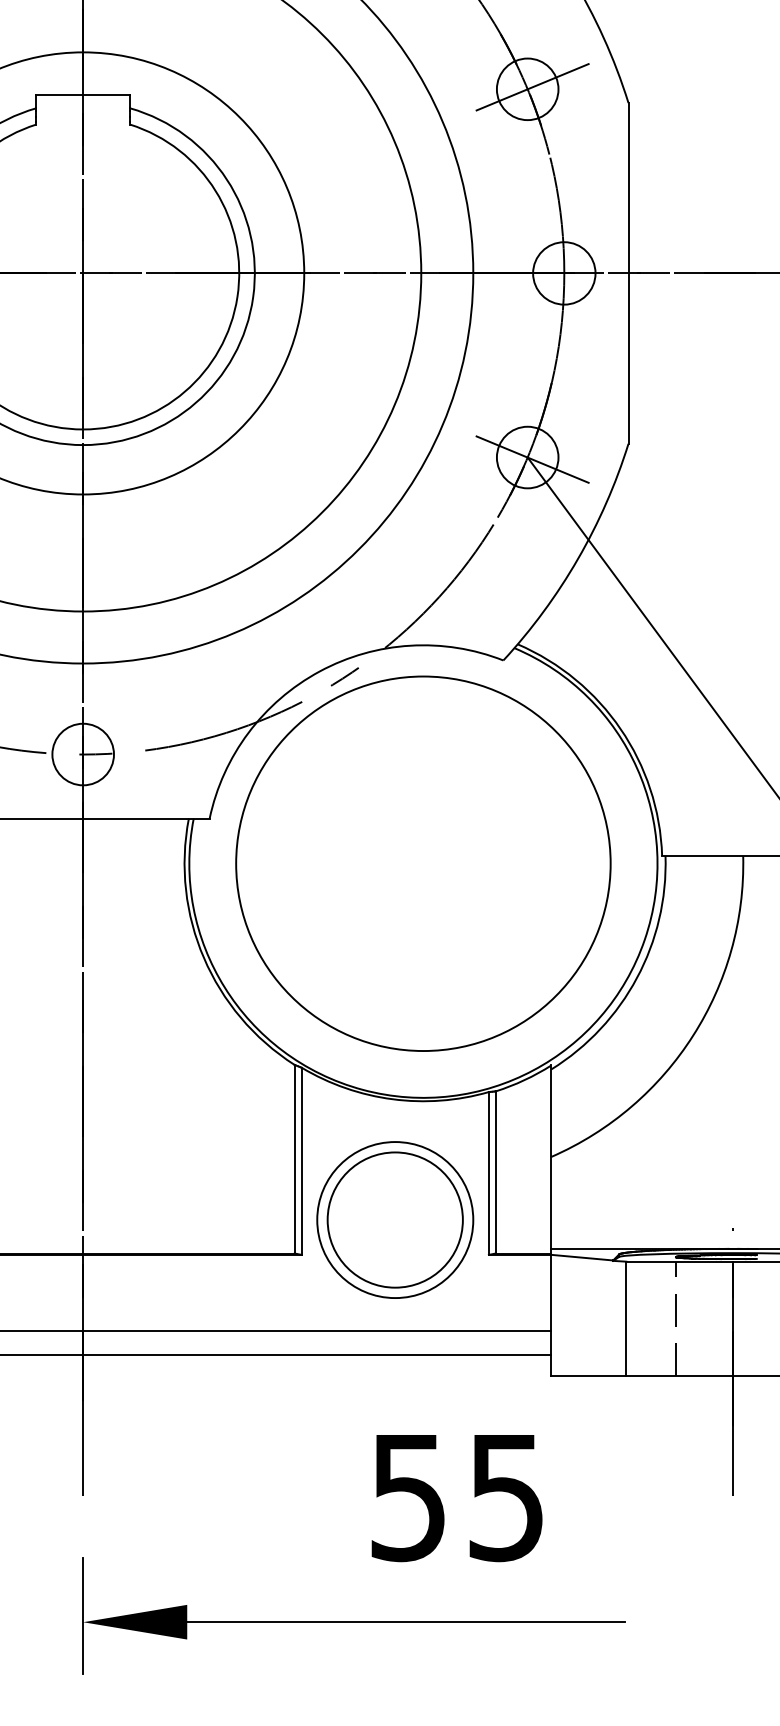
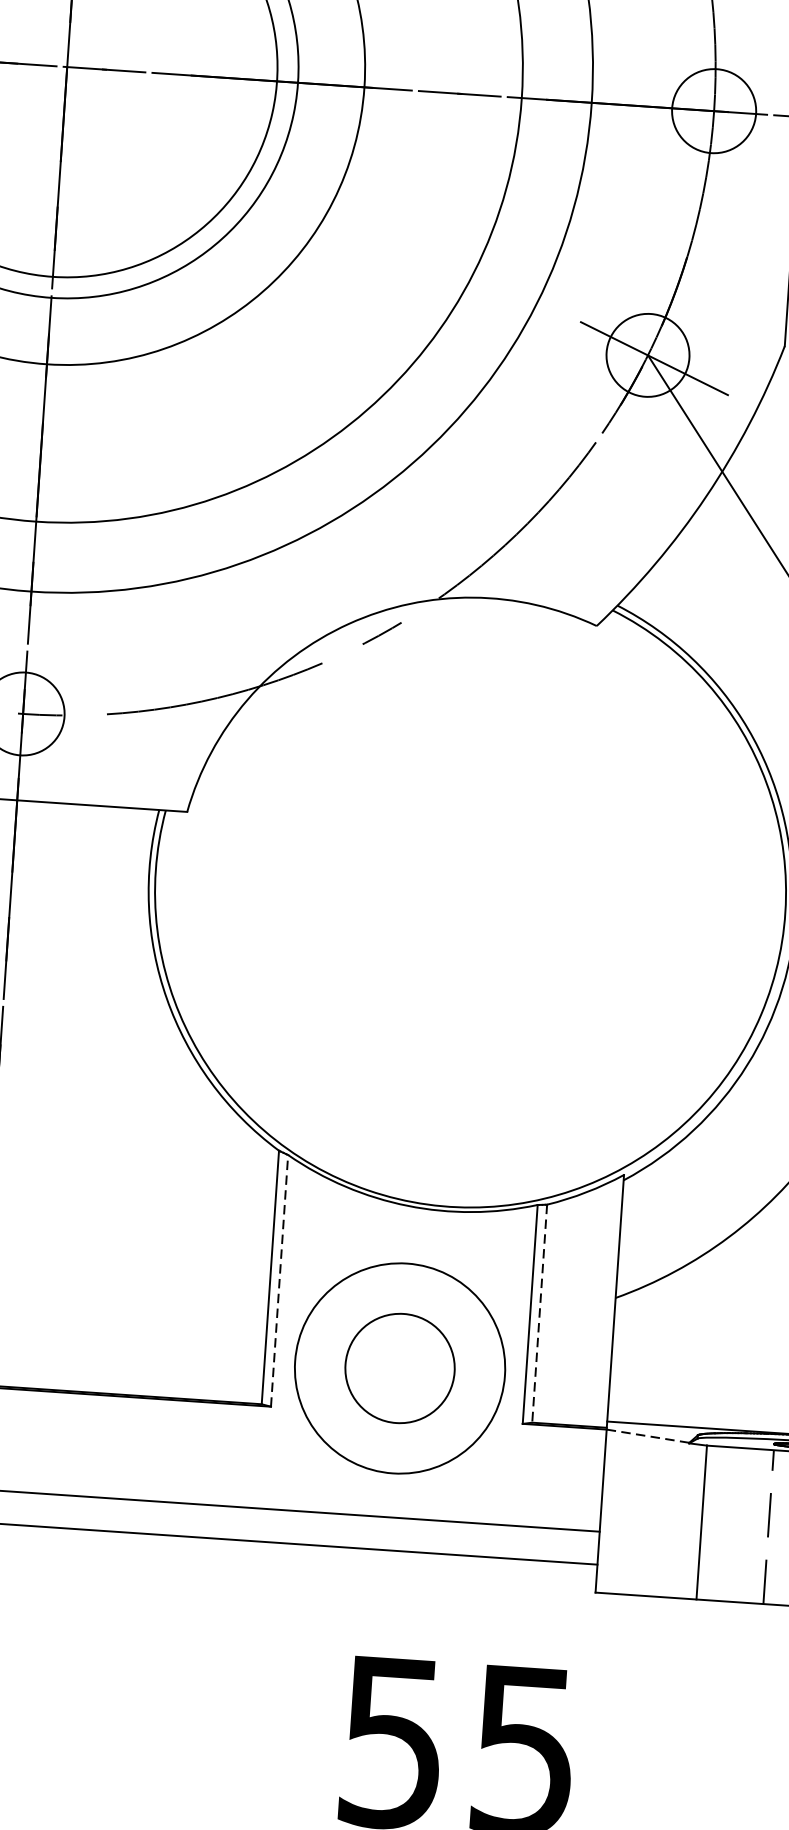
circle: (423, 863) -> (470, 891), removed
line: (301, 1161) -> (279, 1281), solid -> dashed
line: (495, 1172) -> (539, 1313), solid -> dashed
circle: (394, 1219) -> (399, 1367), size x0.6
line: (582, 1257) -> (648, 1436), solid -> dashed

